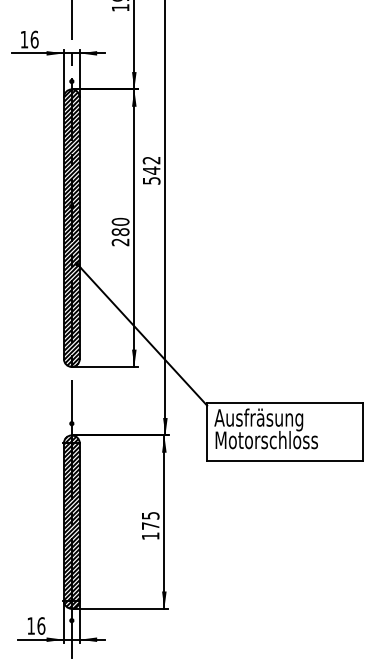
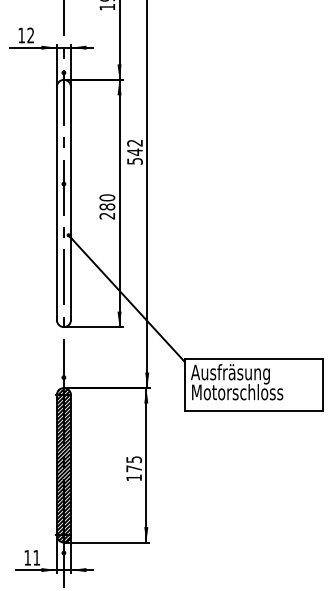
text: (34, 39) -> (30, 35), 16 -> 12
hatch: (71, 228) -> (63, 203), removed
text: (41, 625) -> (36, 557), 16 -> 11

